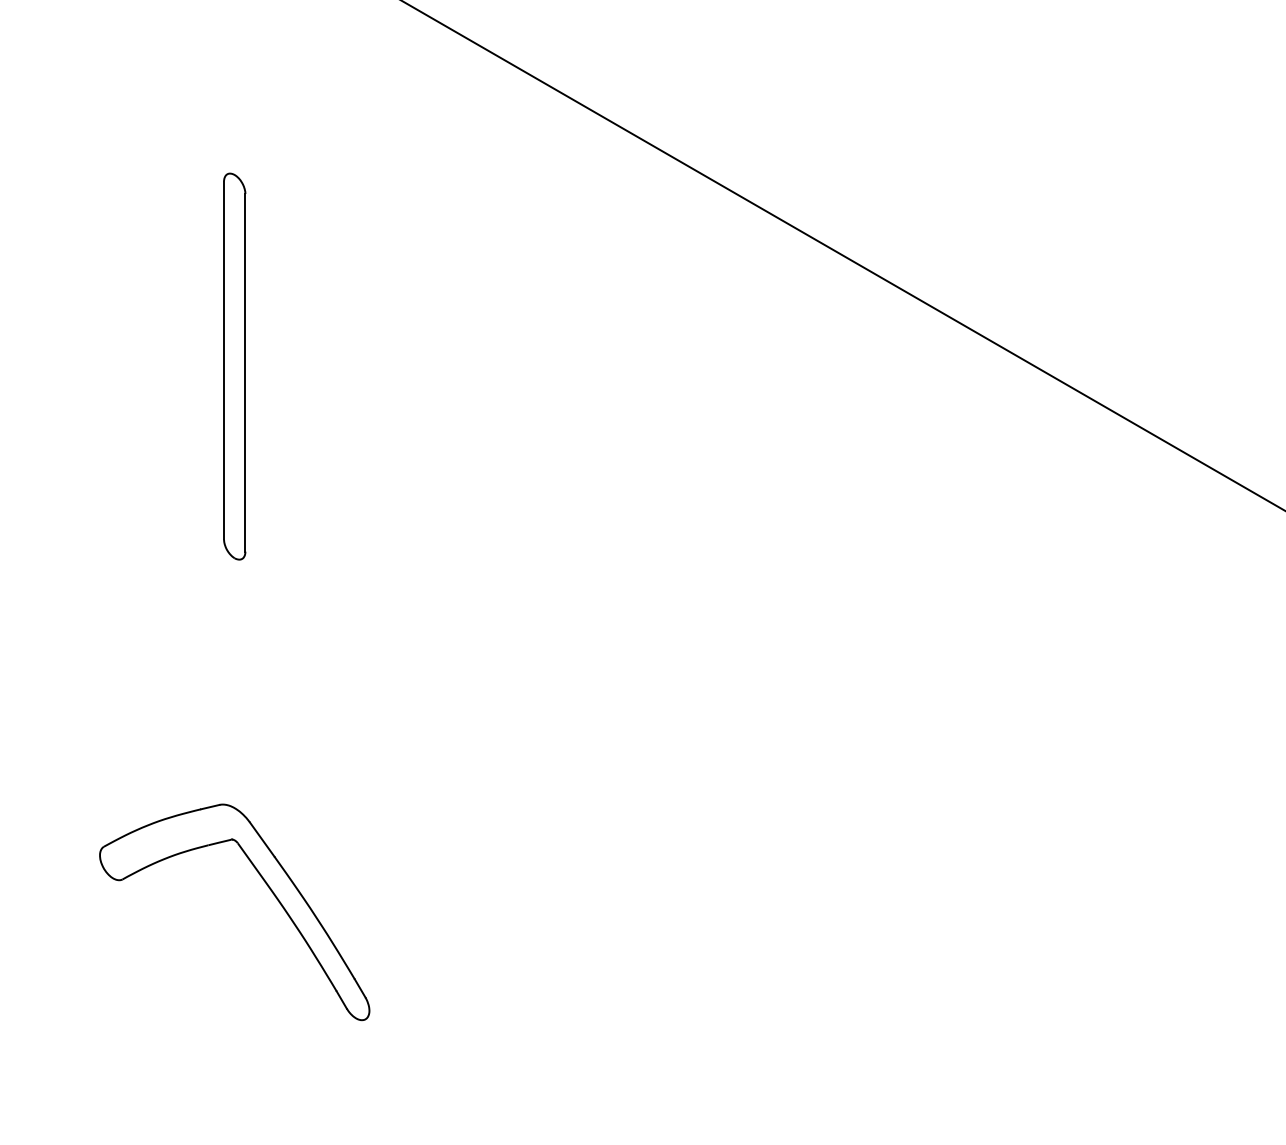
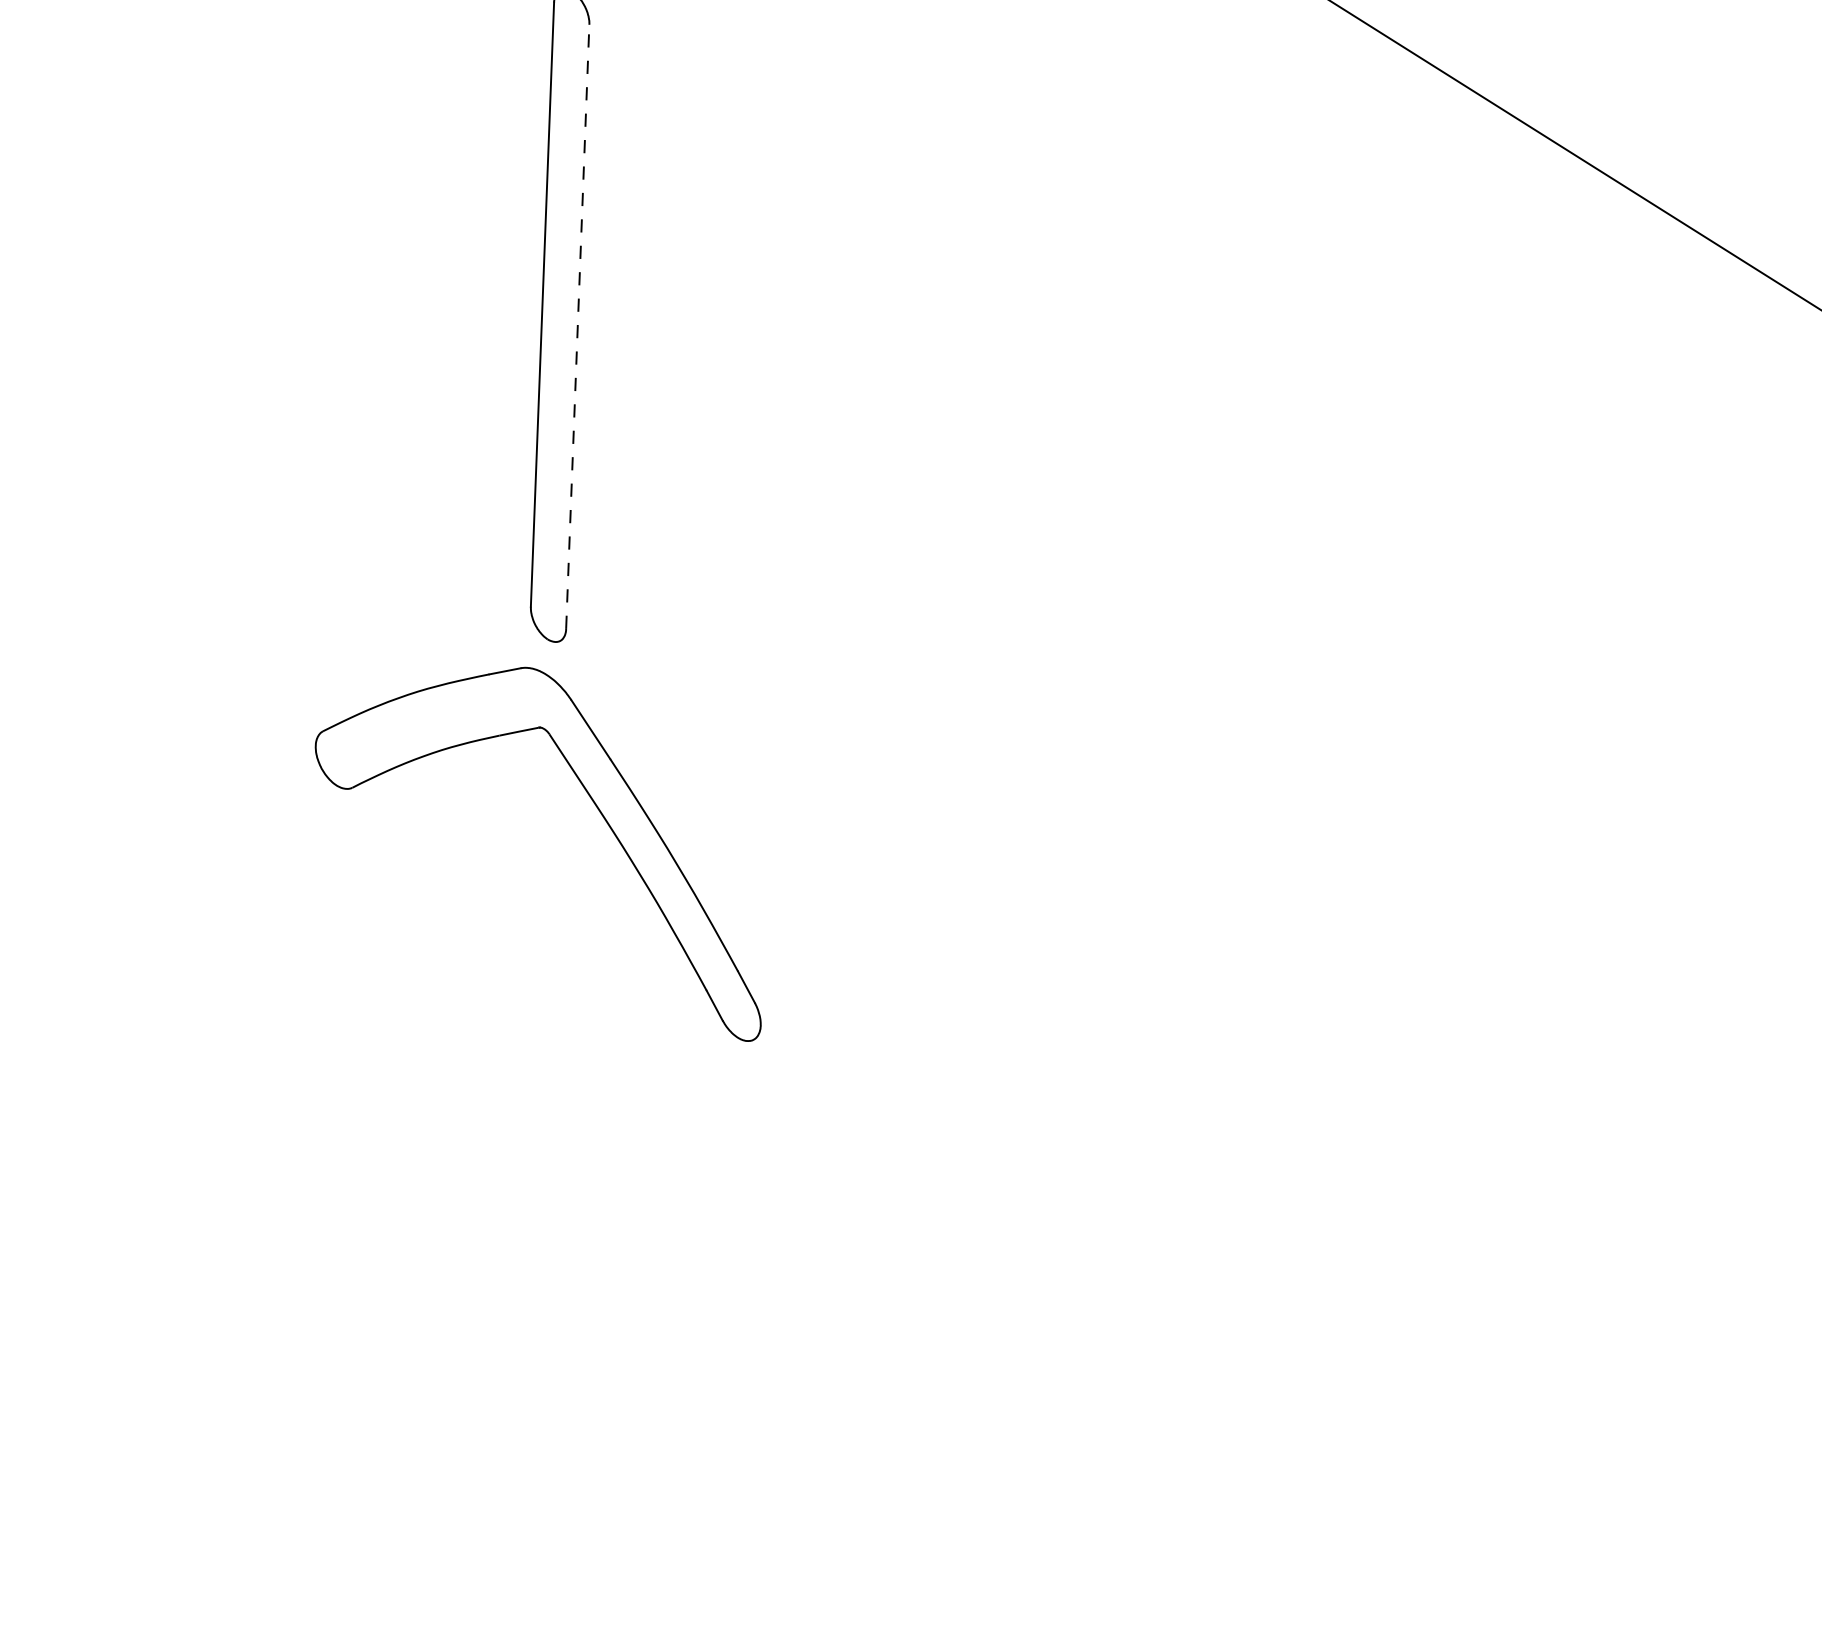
line: (245, 372) -> (577, 326), solid -> dashed
part: (266, 885) -> (595, 807), moved

